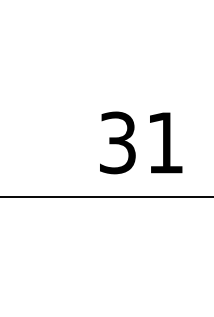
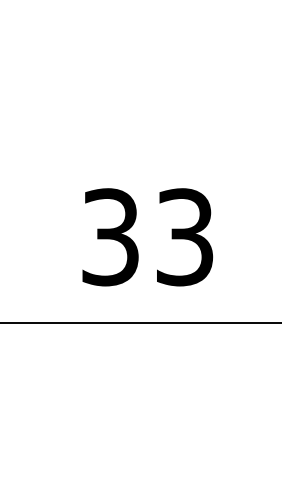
text: (165, 142) -> (185, 236), 31 -> 33

